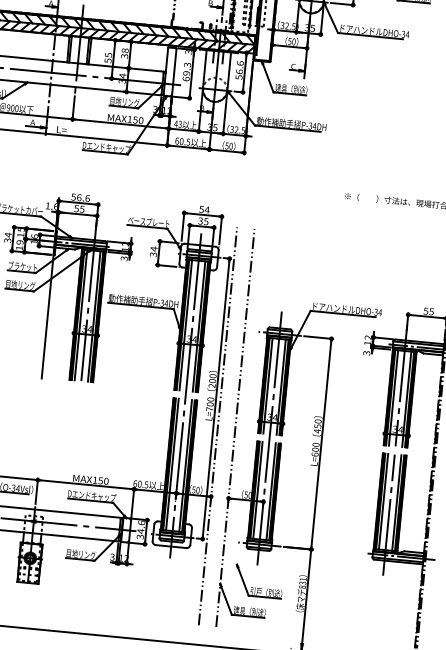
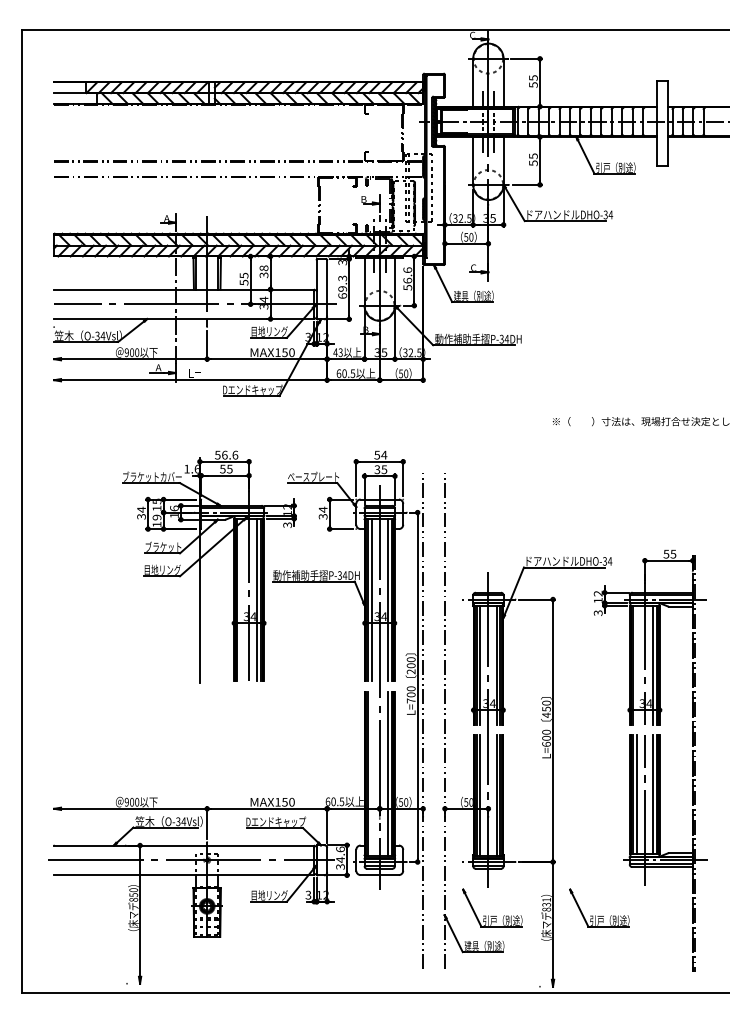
line: (80, 314) -> (240, 599), removed
line: (393, 397) -> (636, 664), removed
line: (172, 464) -> (371, 773), removed
part: (341, 595) -> (595, 915), added

